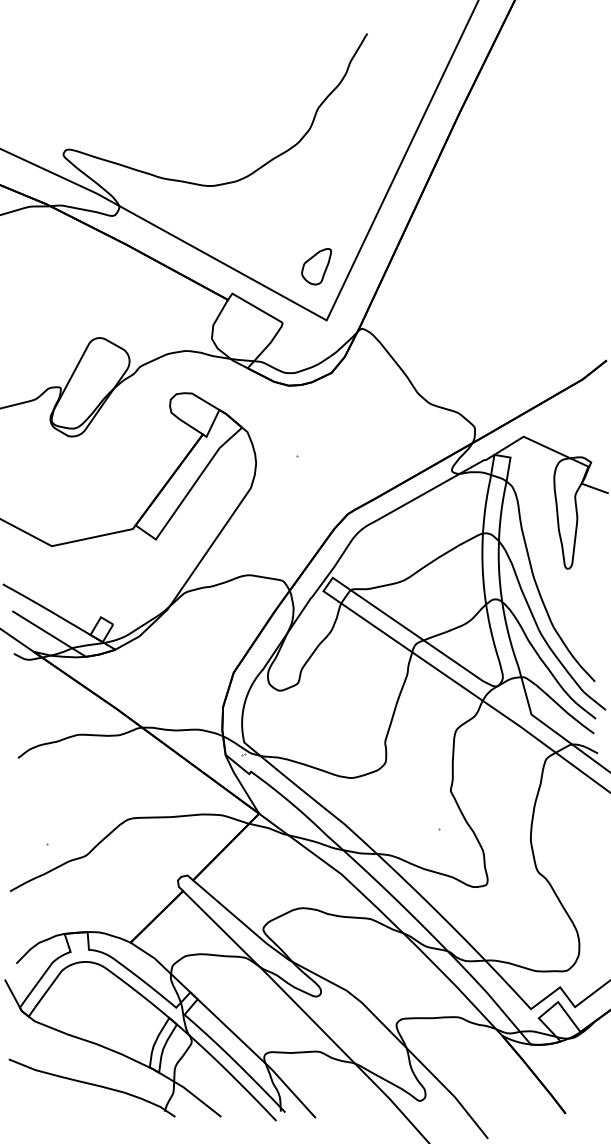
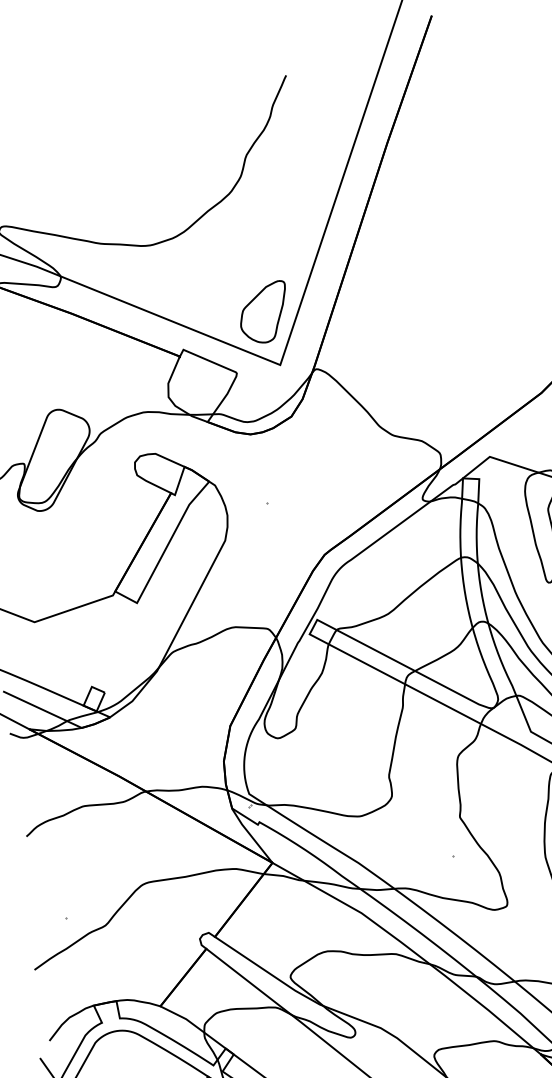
part: (316, 266) -> (263, 312), size x1.67

